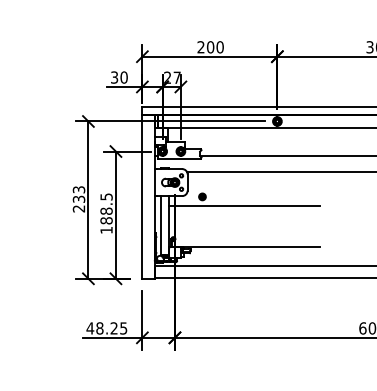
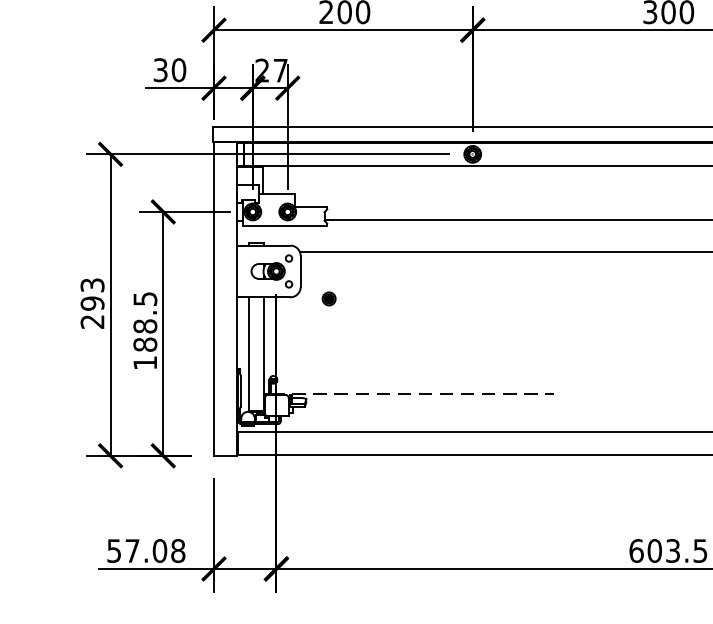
text: (78, 199) -> (91, 303), 233 -> 293
line: (243, 206) -> (407, 317), removed
line: (246, 246) -> (413, 393), solid -> dashed
text: (106, 328) -> (145, 551), 48.25 -> 57.08

